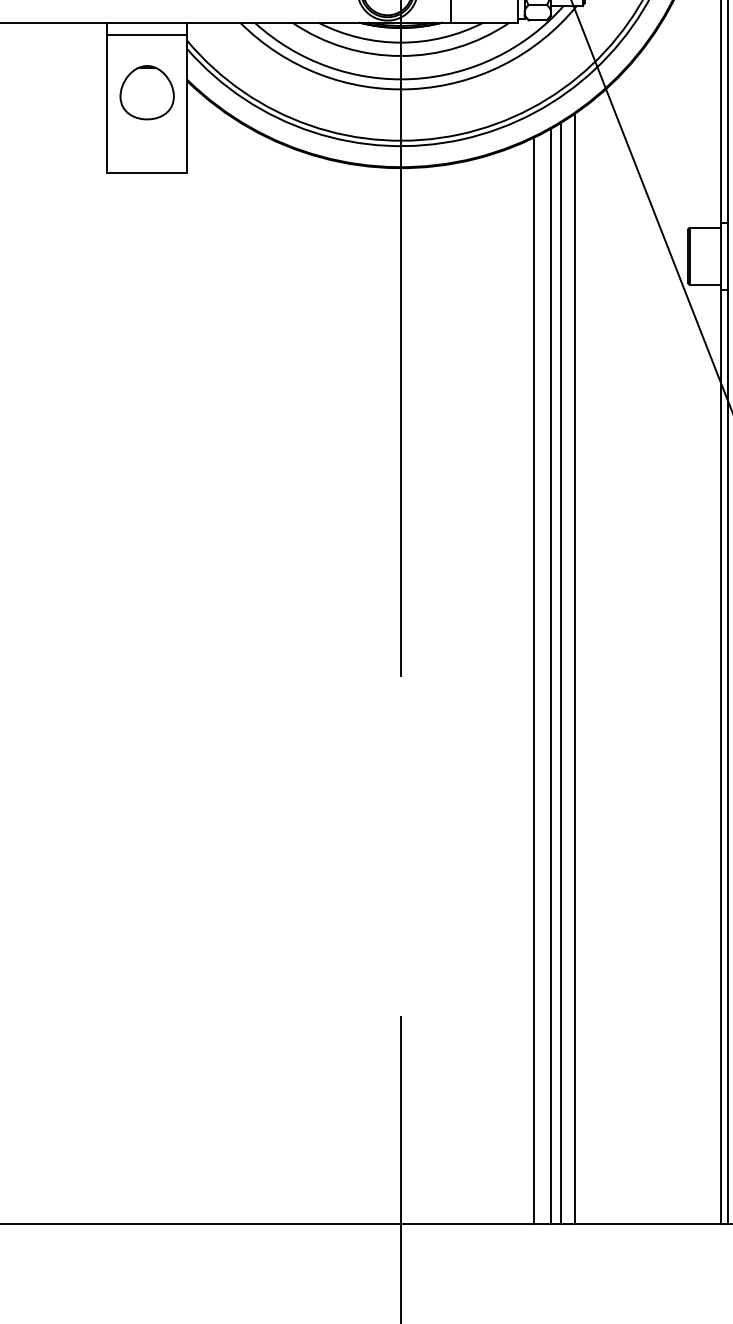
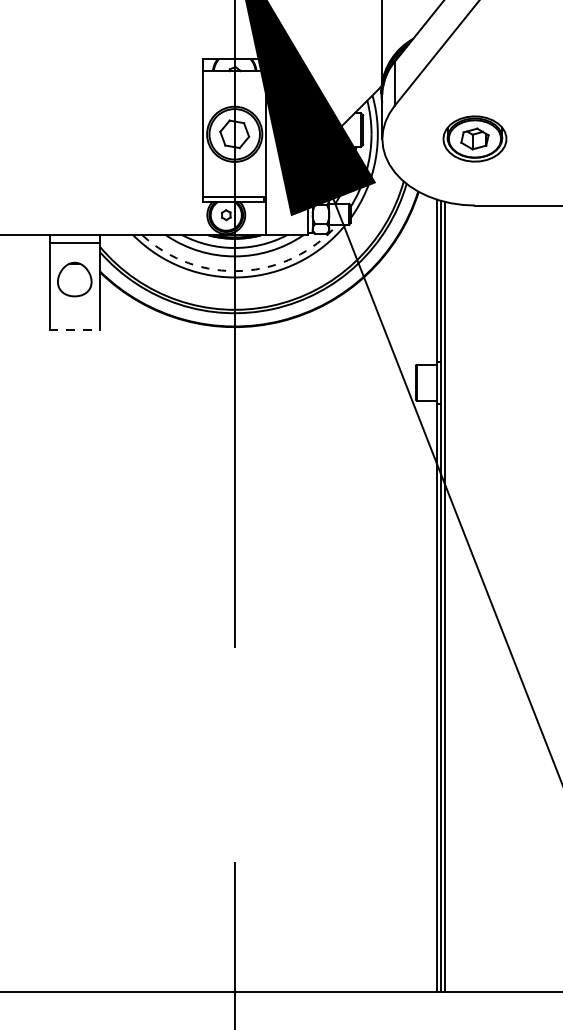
arc: (413, 78) -> (242, 270), solid -> dashed
line: (148, 173) -> (75, 330), solid -> dashed
line: (575, 668) -> (344, 642), removed
line: (560, 673) -> (335, 645), removed
line: (551, 676) -> (329, 647), removed
line: (533, 681) -> (318, 650), removed

